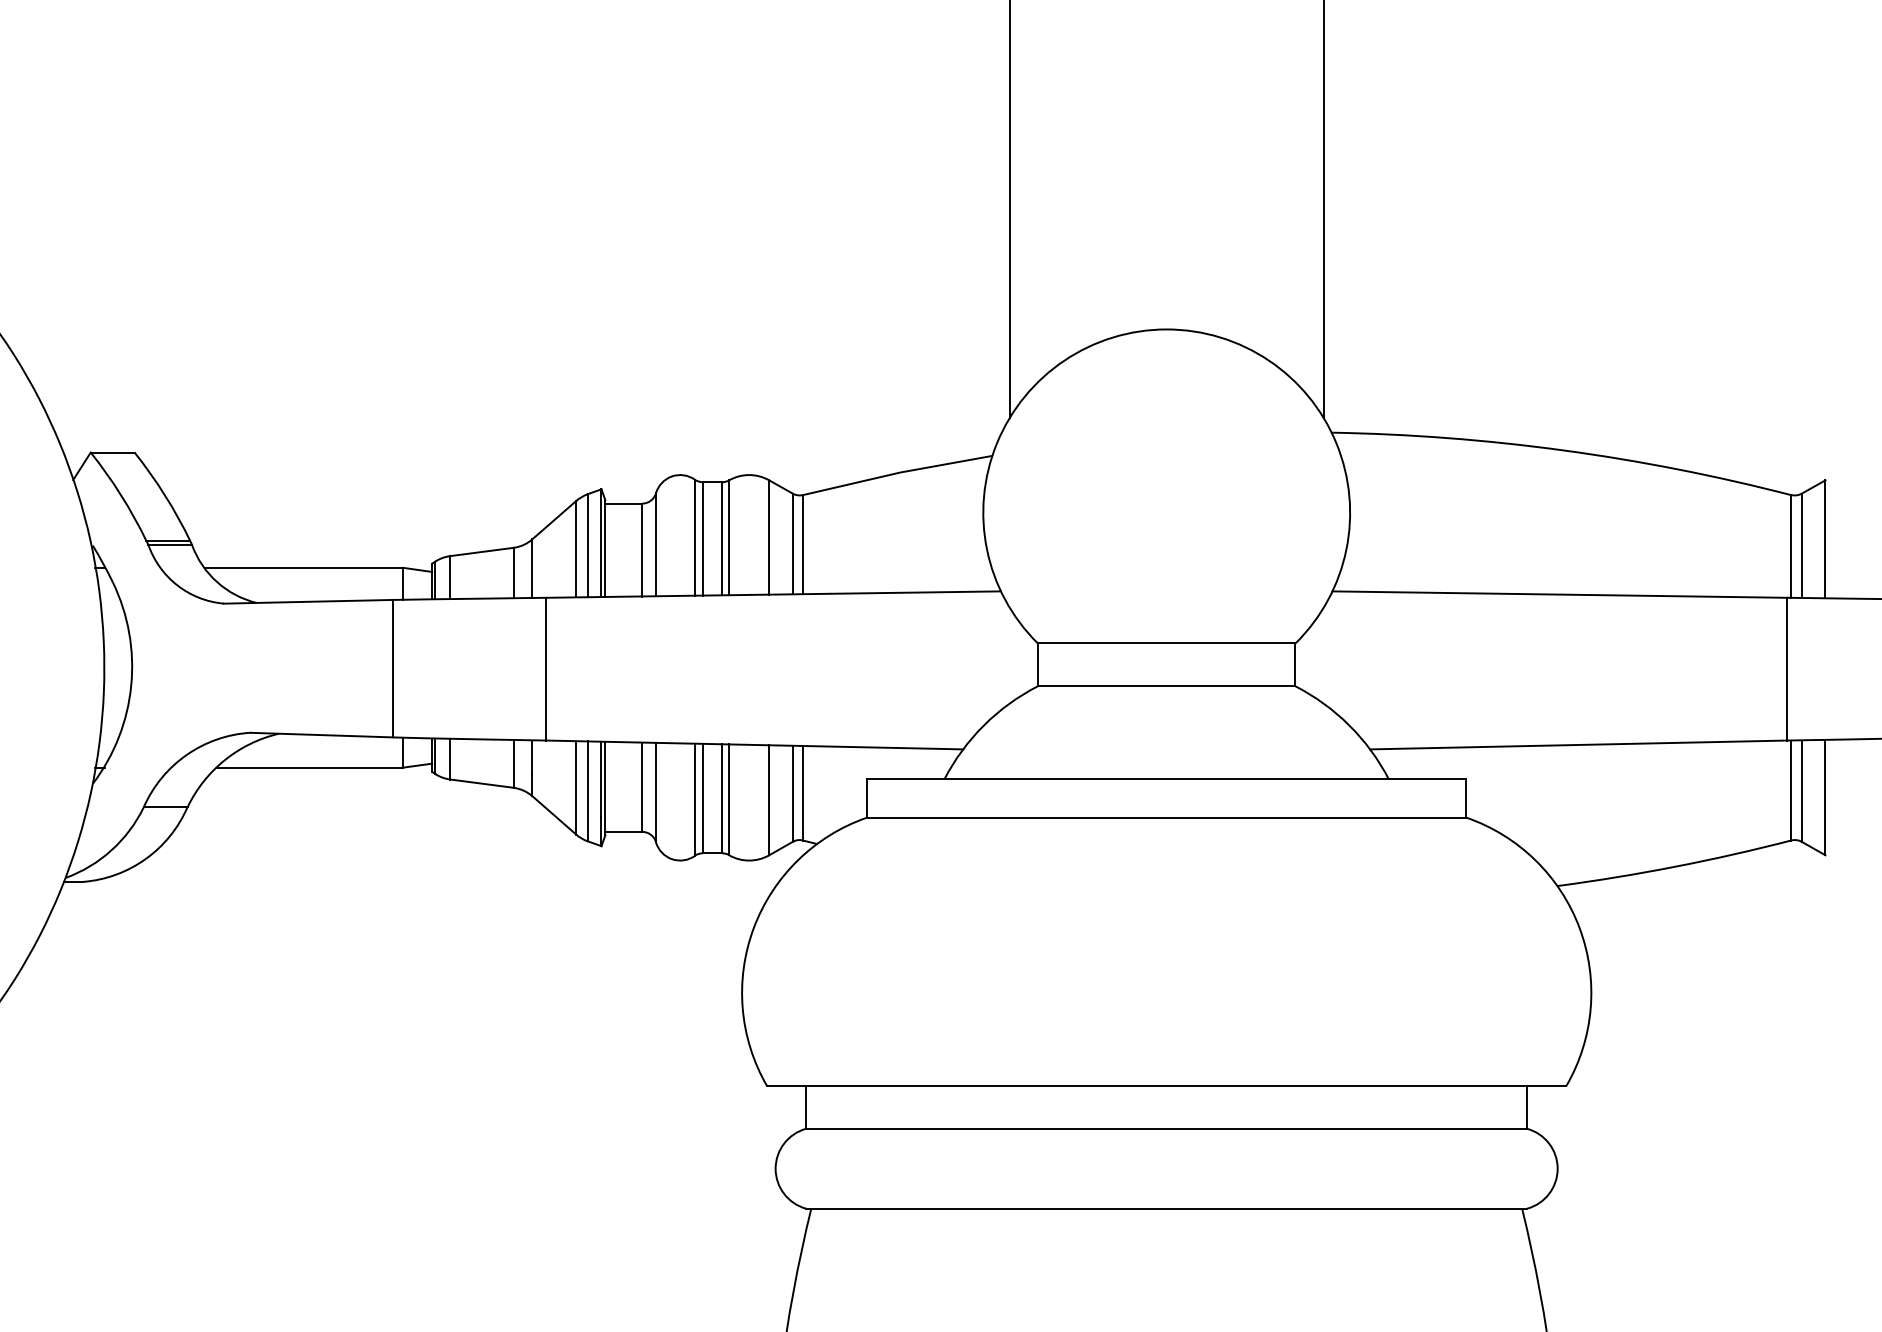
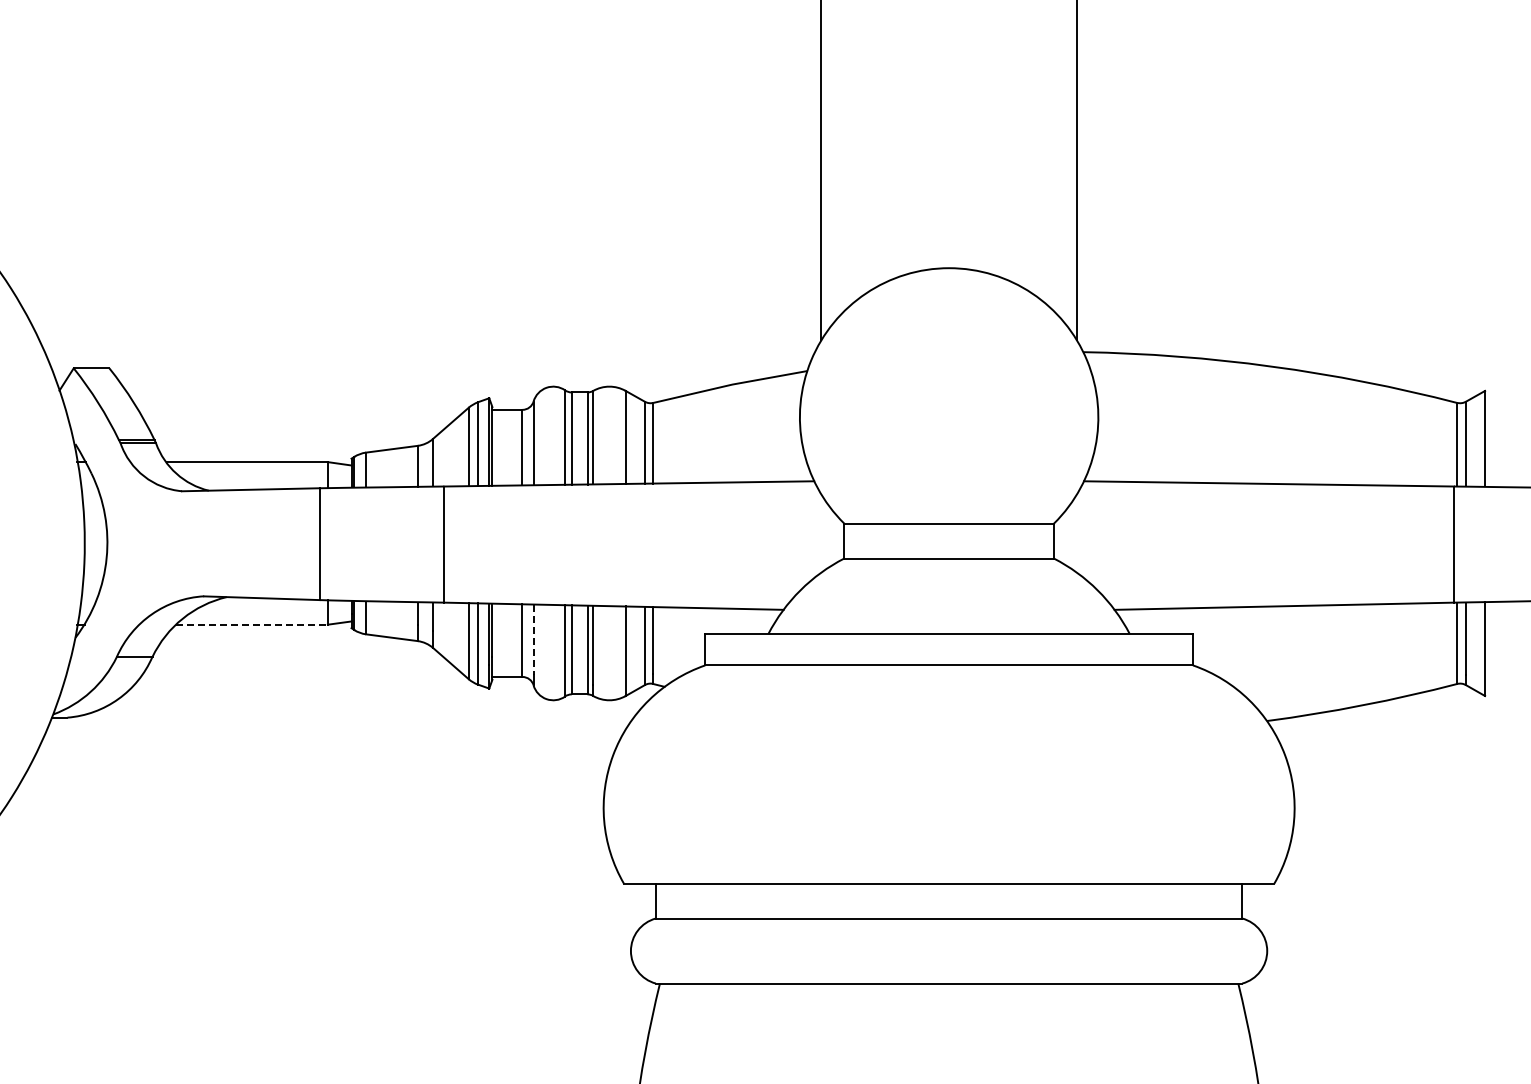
line: (309, 767) -> (251, 624), solid -> dashed
line: (655, 787) -> (533, 640), solid -> dashed

